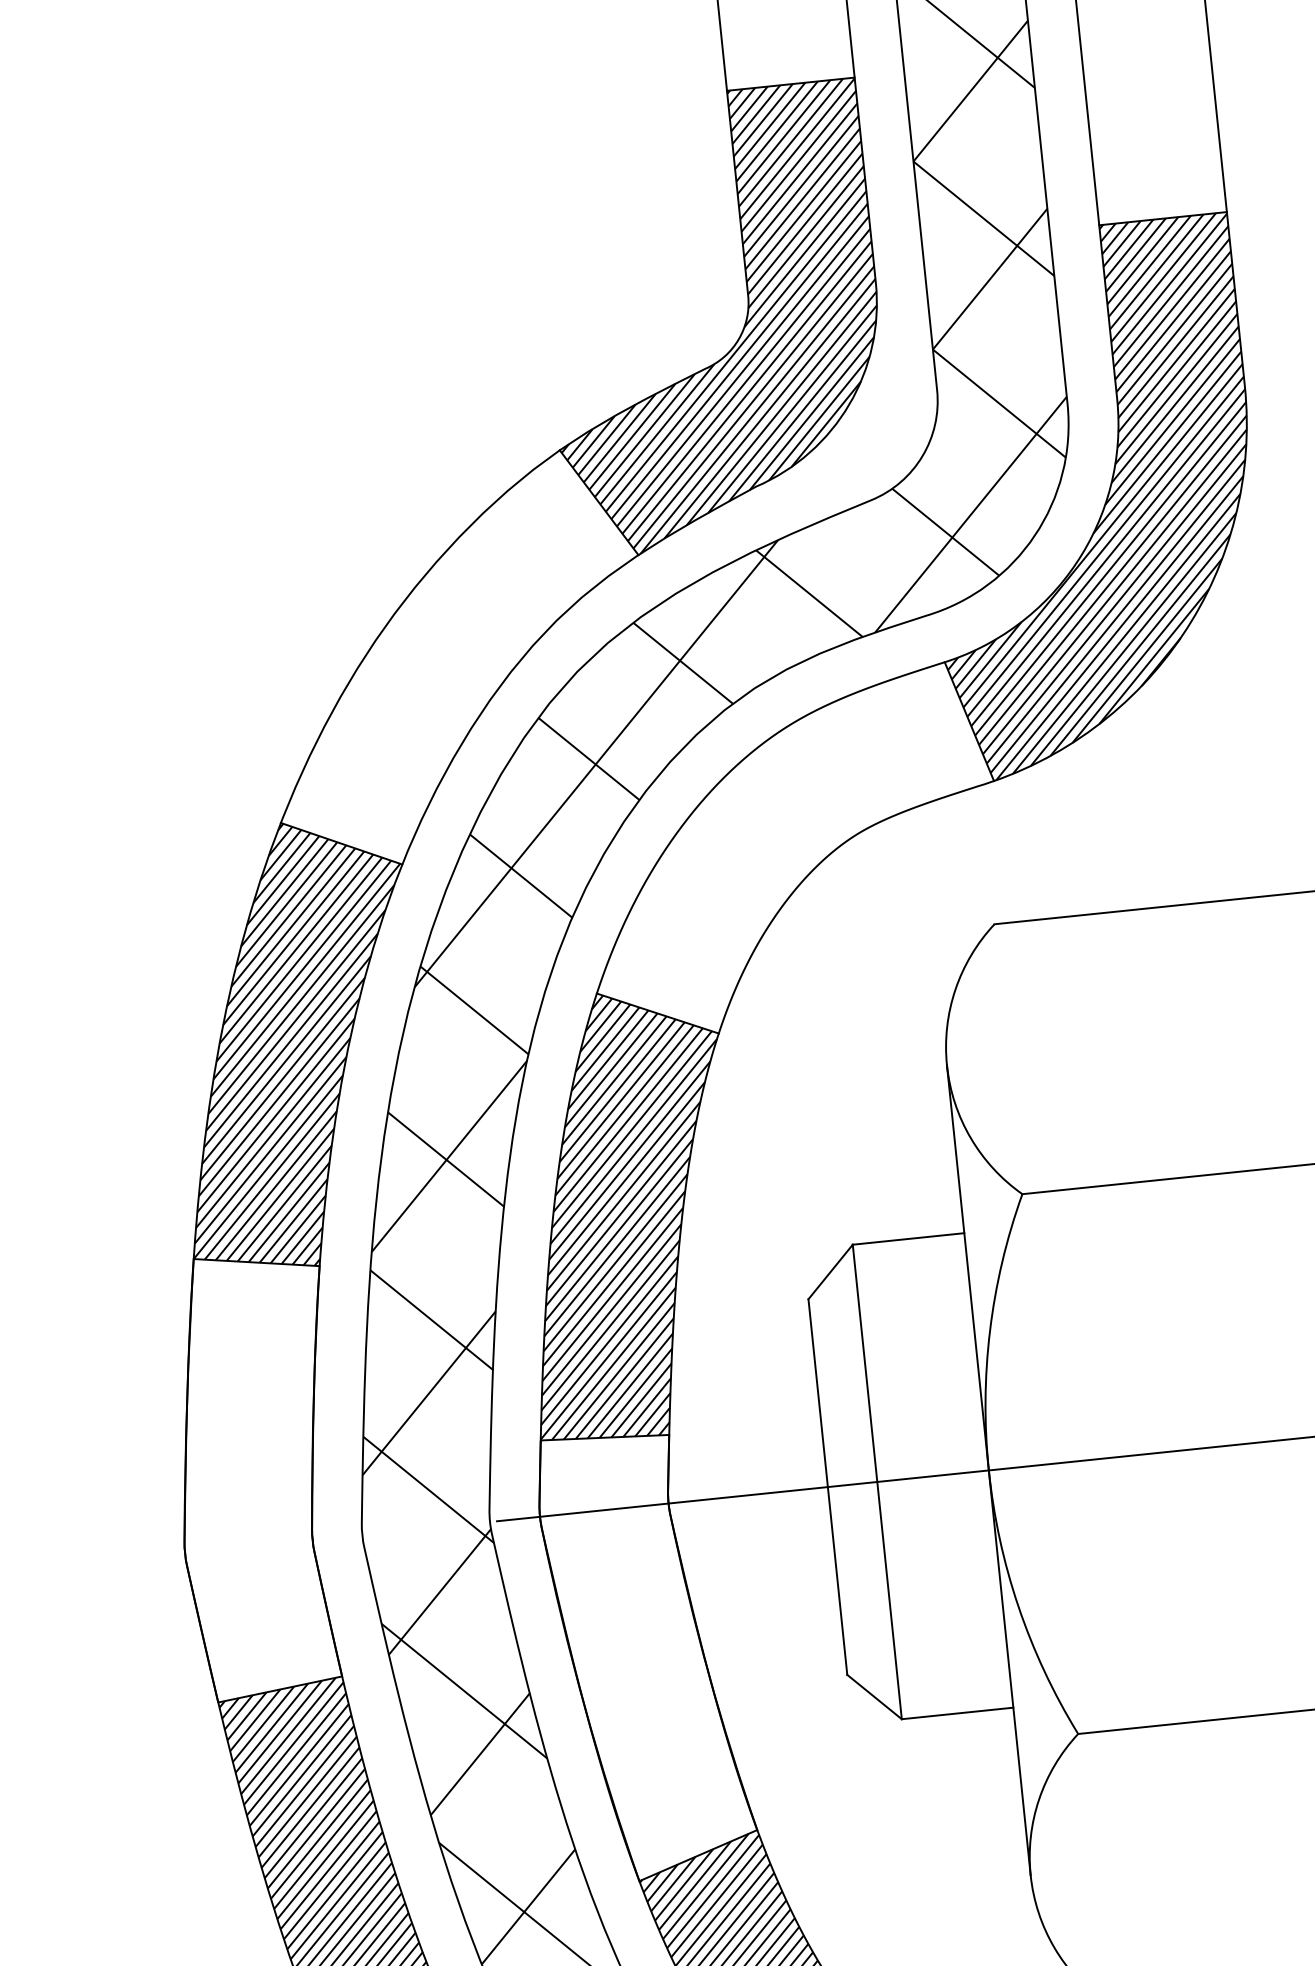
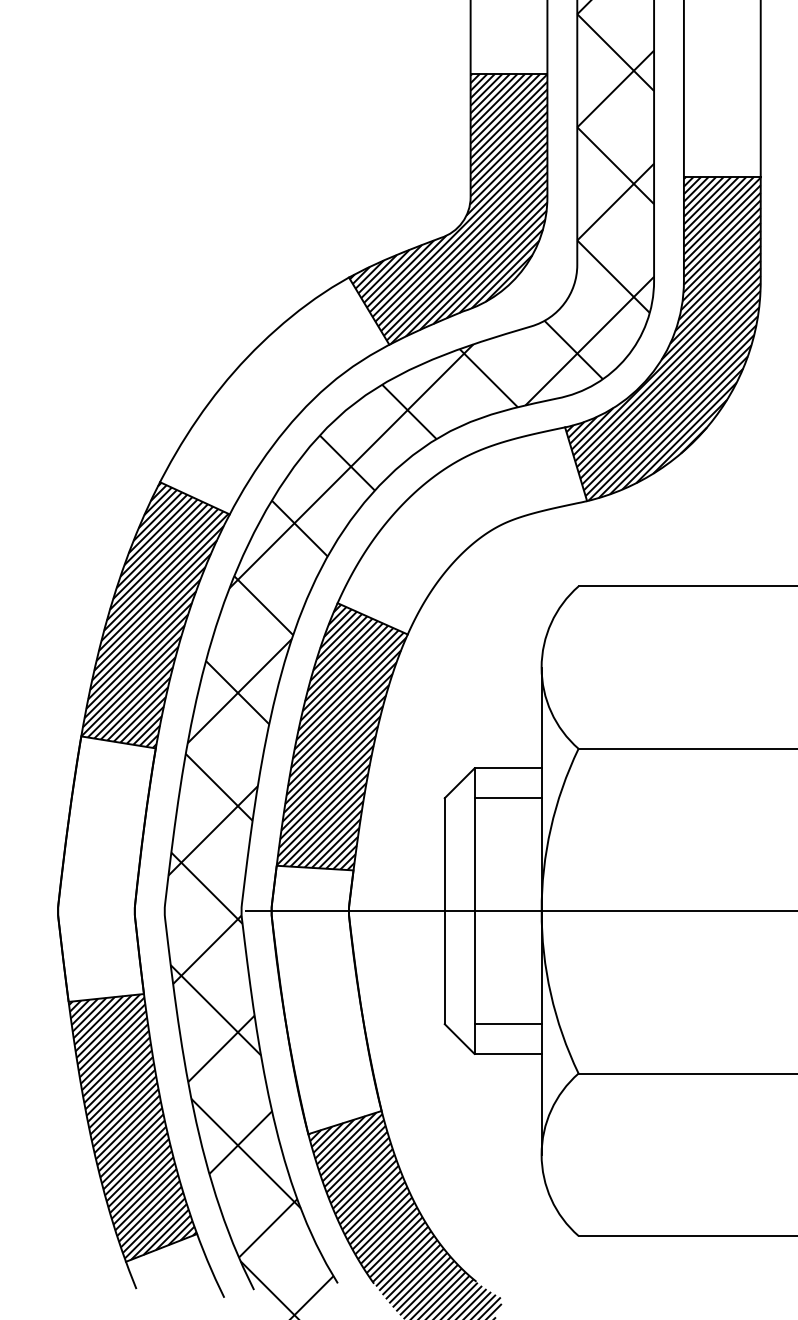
line: (912, 1289) -> (507, 798), added
line: (951, 1664) -> (507, 1024), added

